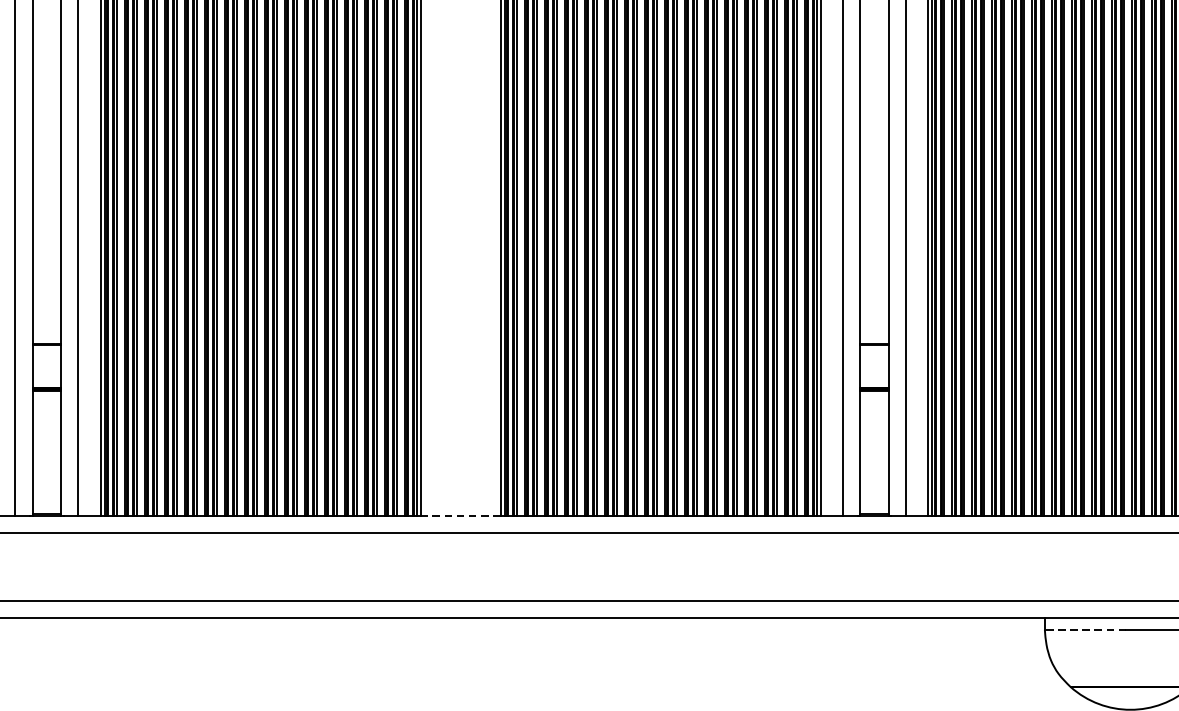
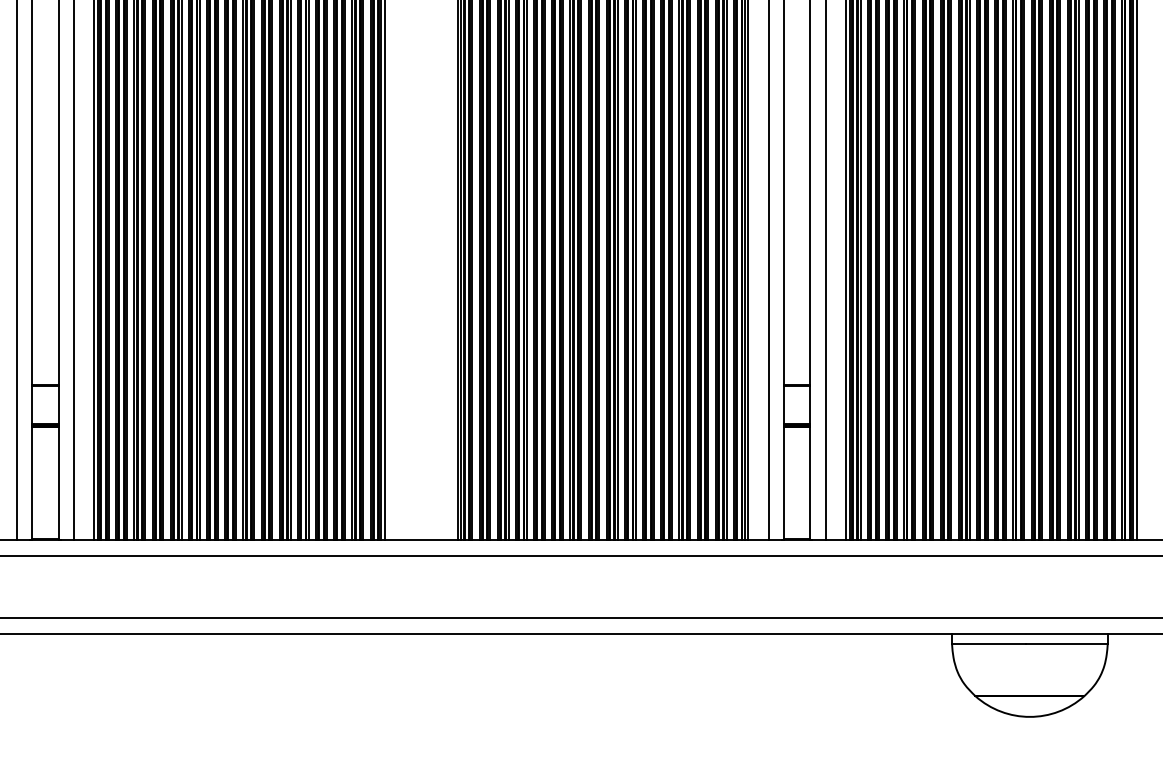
line: (459, 515) -> (420, 540), dashed -> solid
line: (1084, 630) -> (988, 644), dashed -> solid

